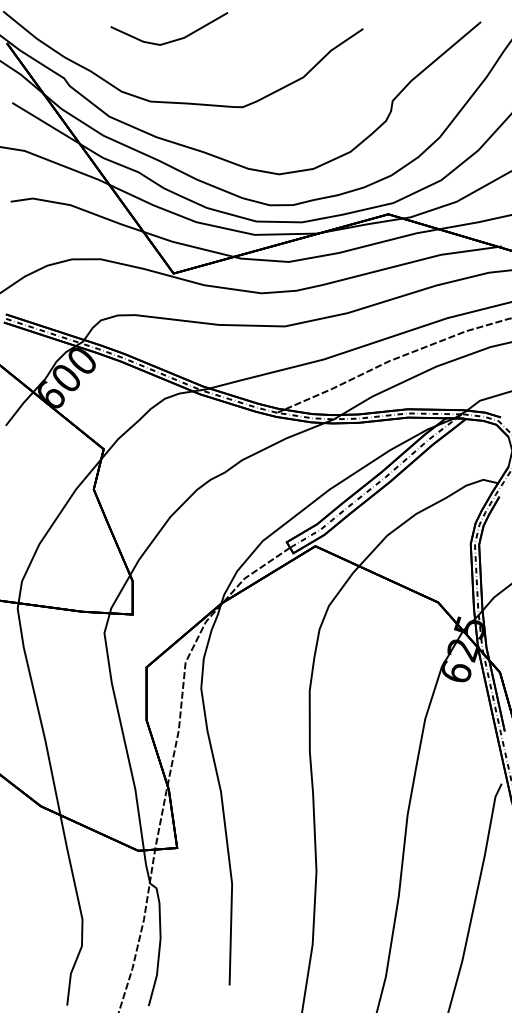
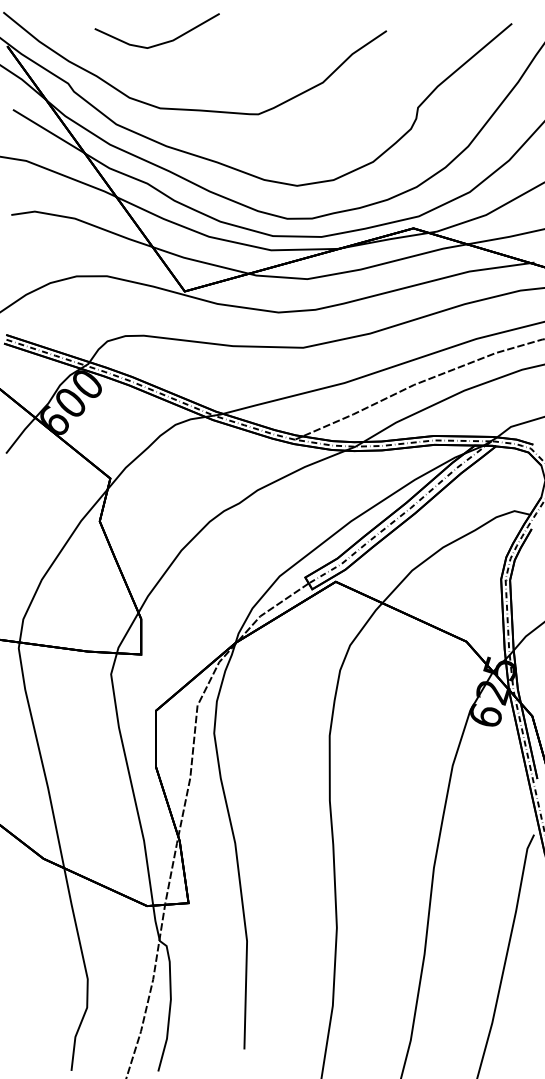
line: (170, 40) -> (158, 43), moved

